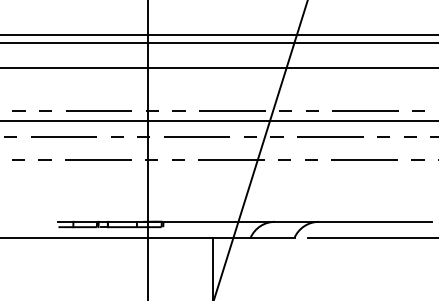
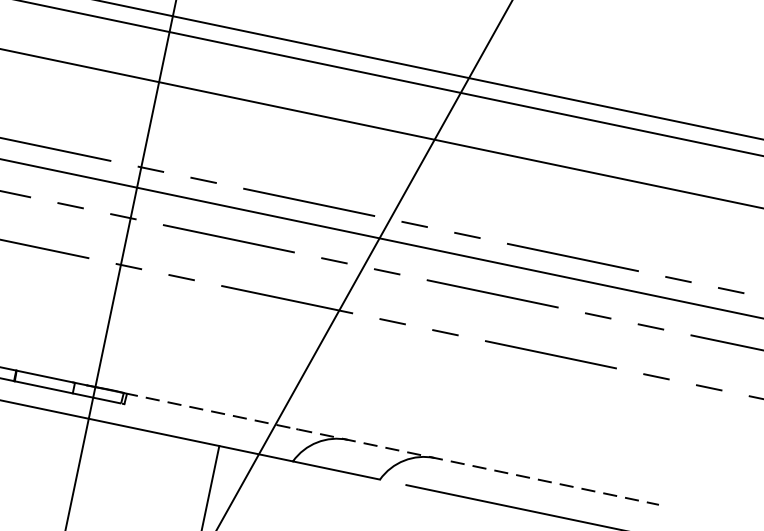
line: (297, 221) -> (392, 448), solid -> dashed

